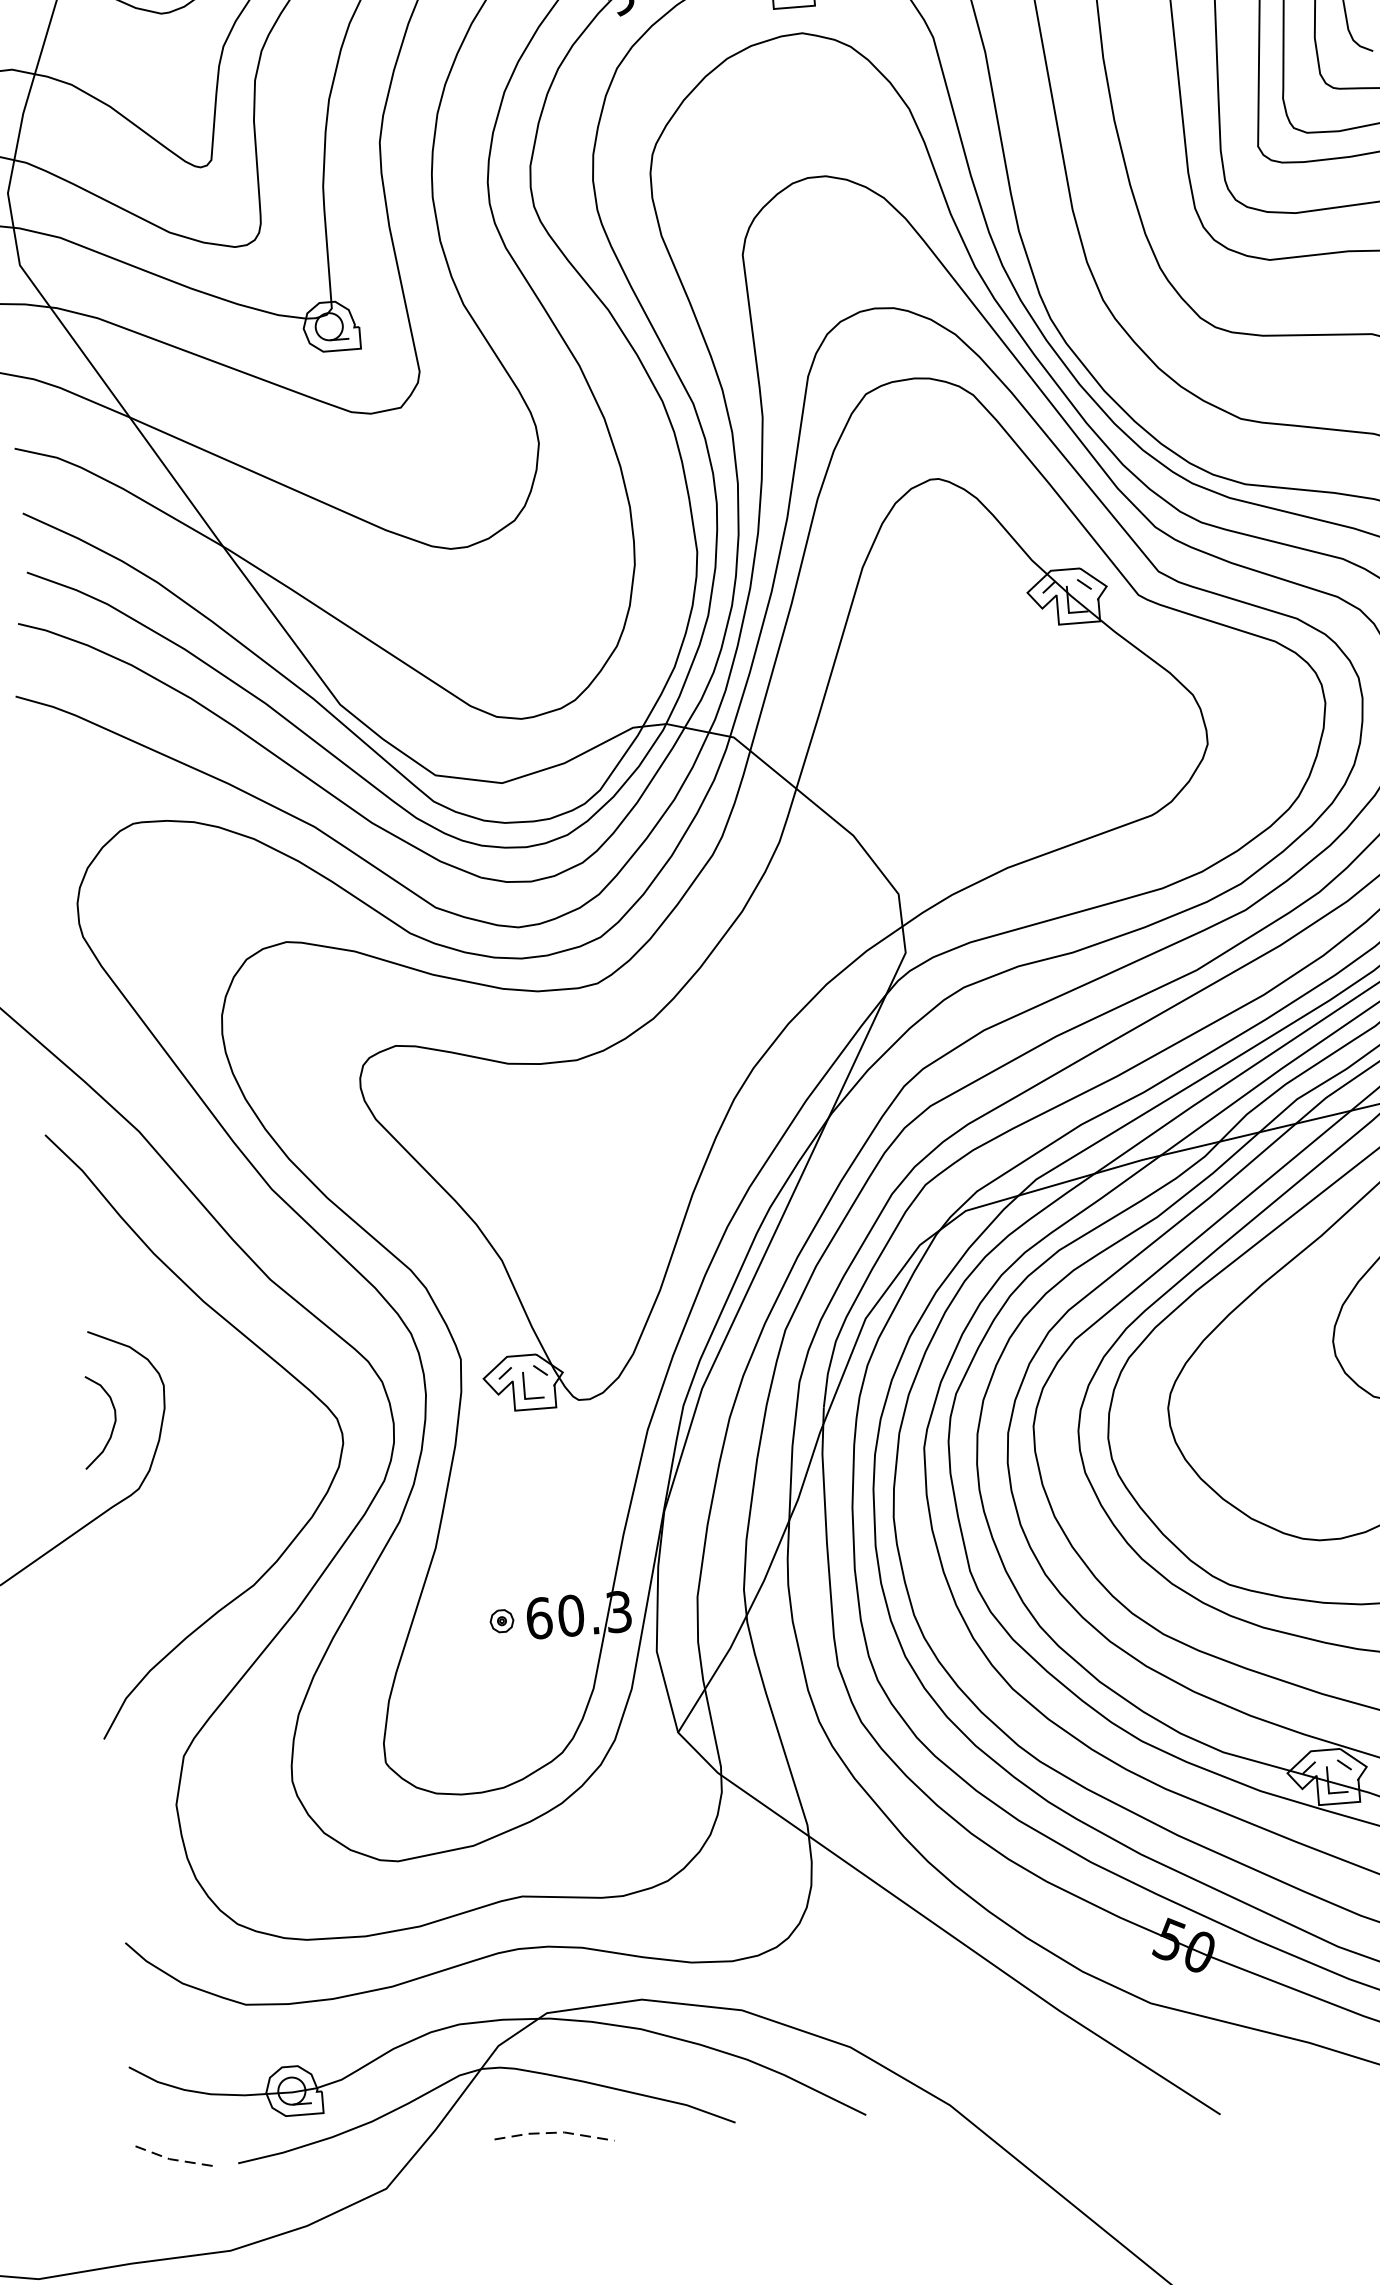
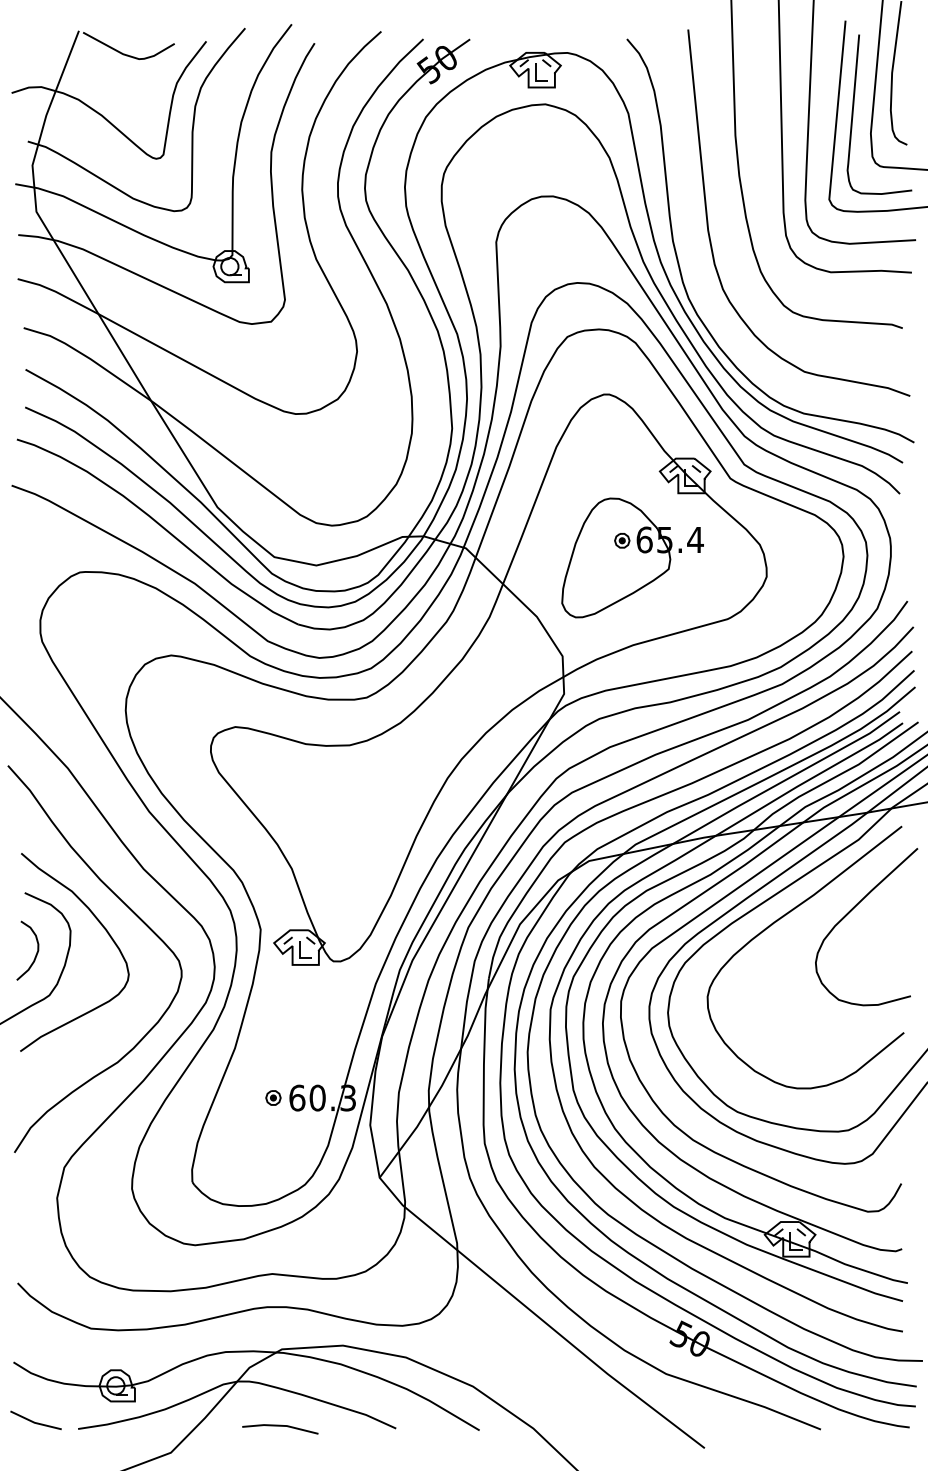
part: (995, 730) -> (632, 557), added
curve: (214, 1377) -> (103, 928), added
line: (555, 2132) -> (281, 1425), dashed -> solid
line: (169, 2158) -> (34, 1422), dashed -> solid

